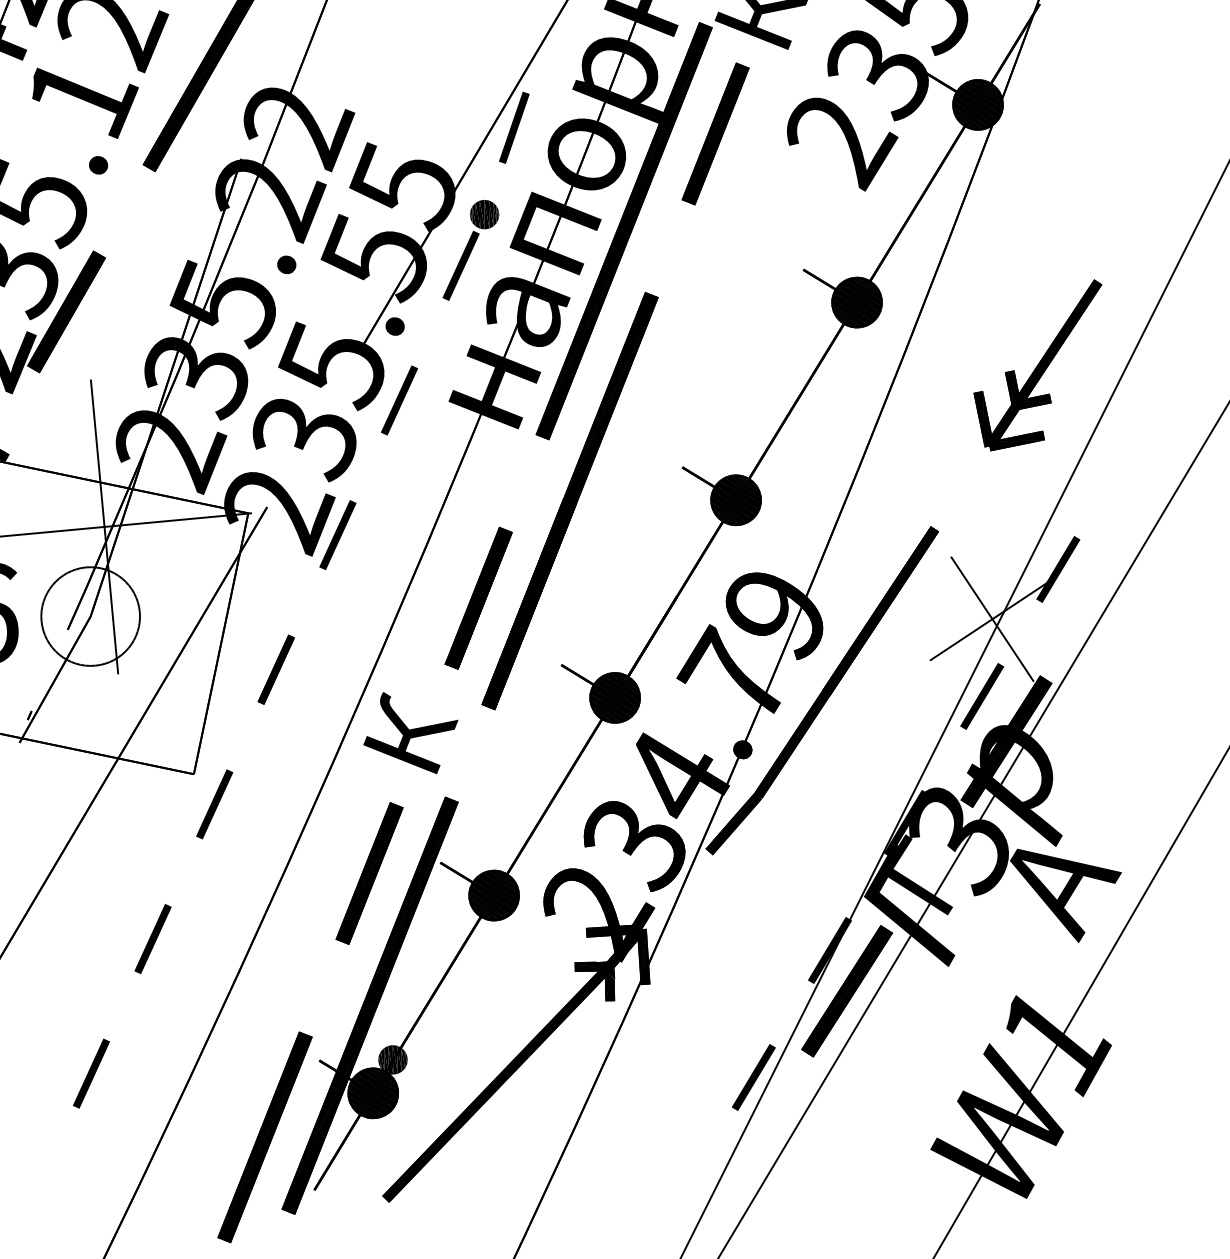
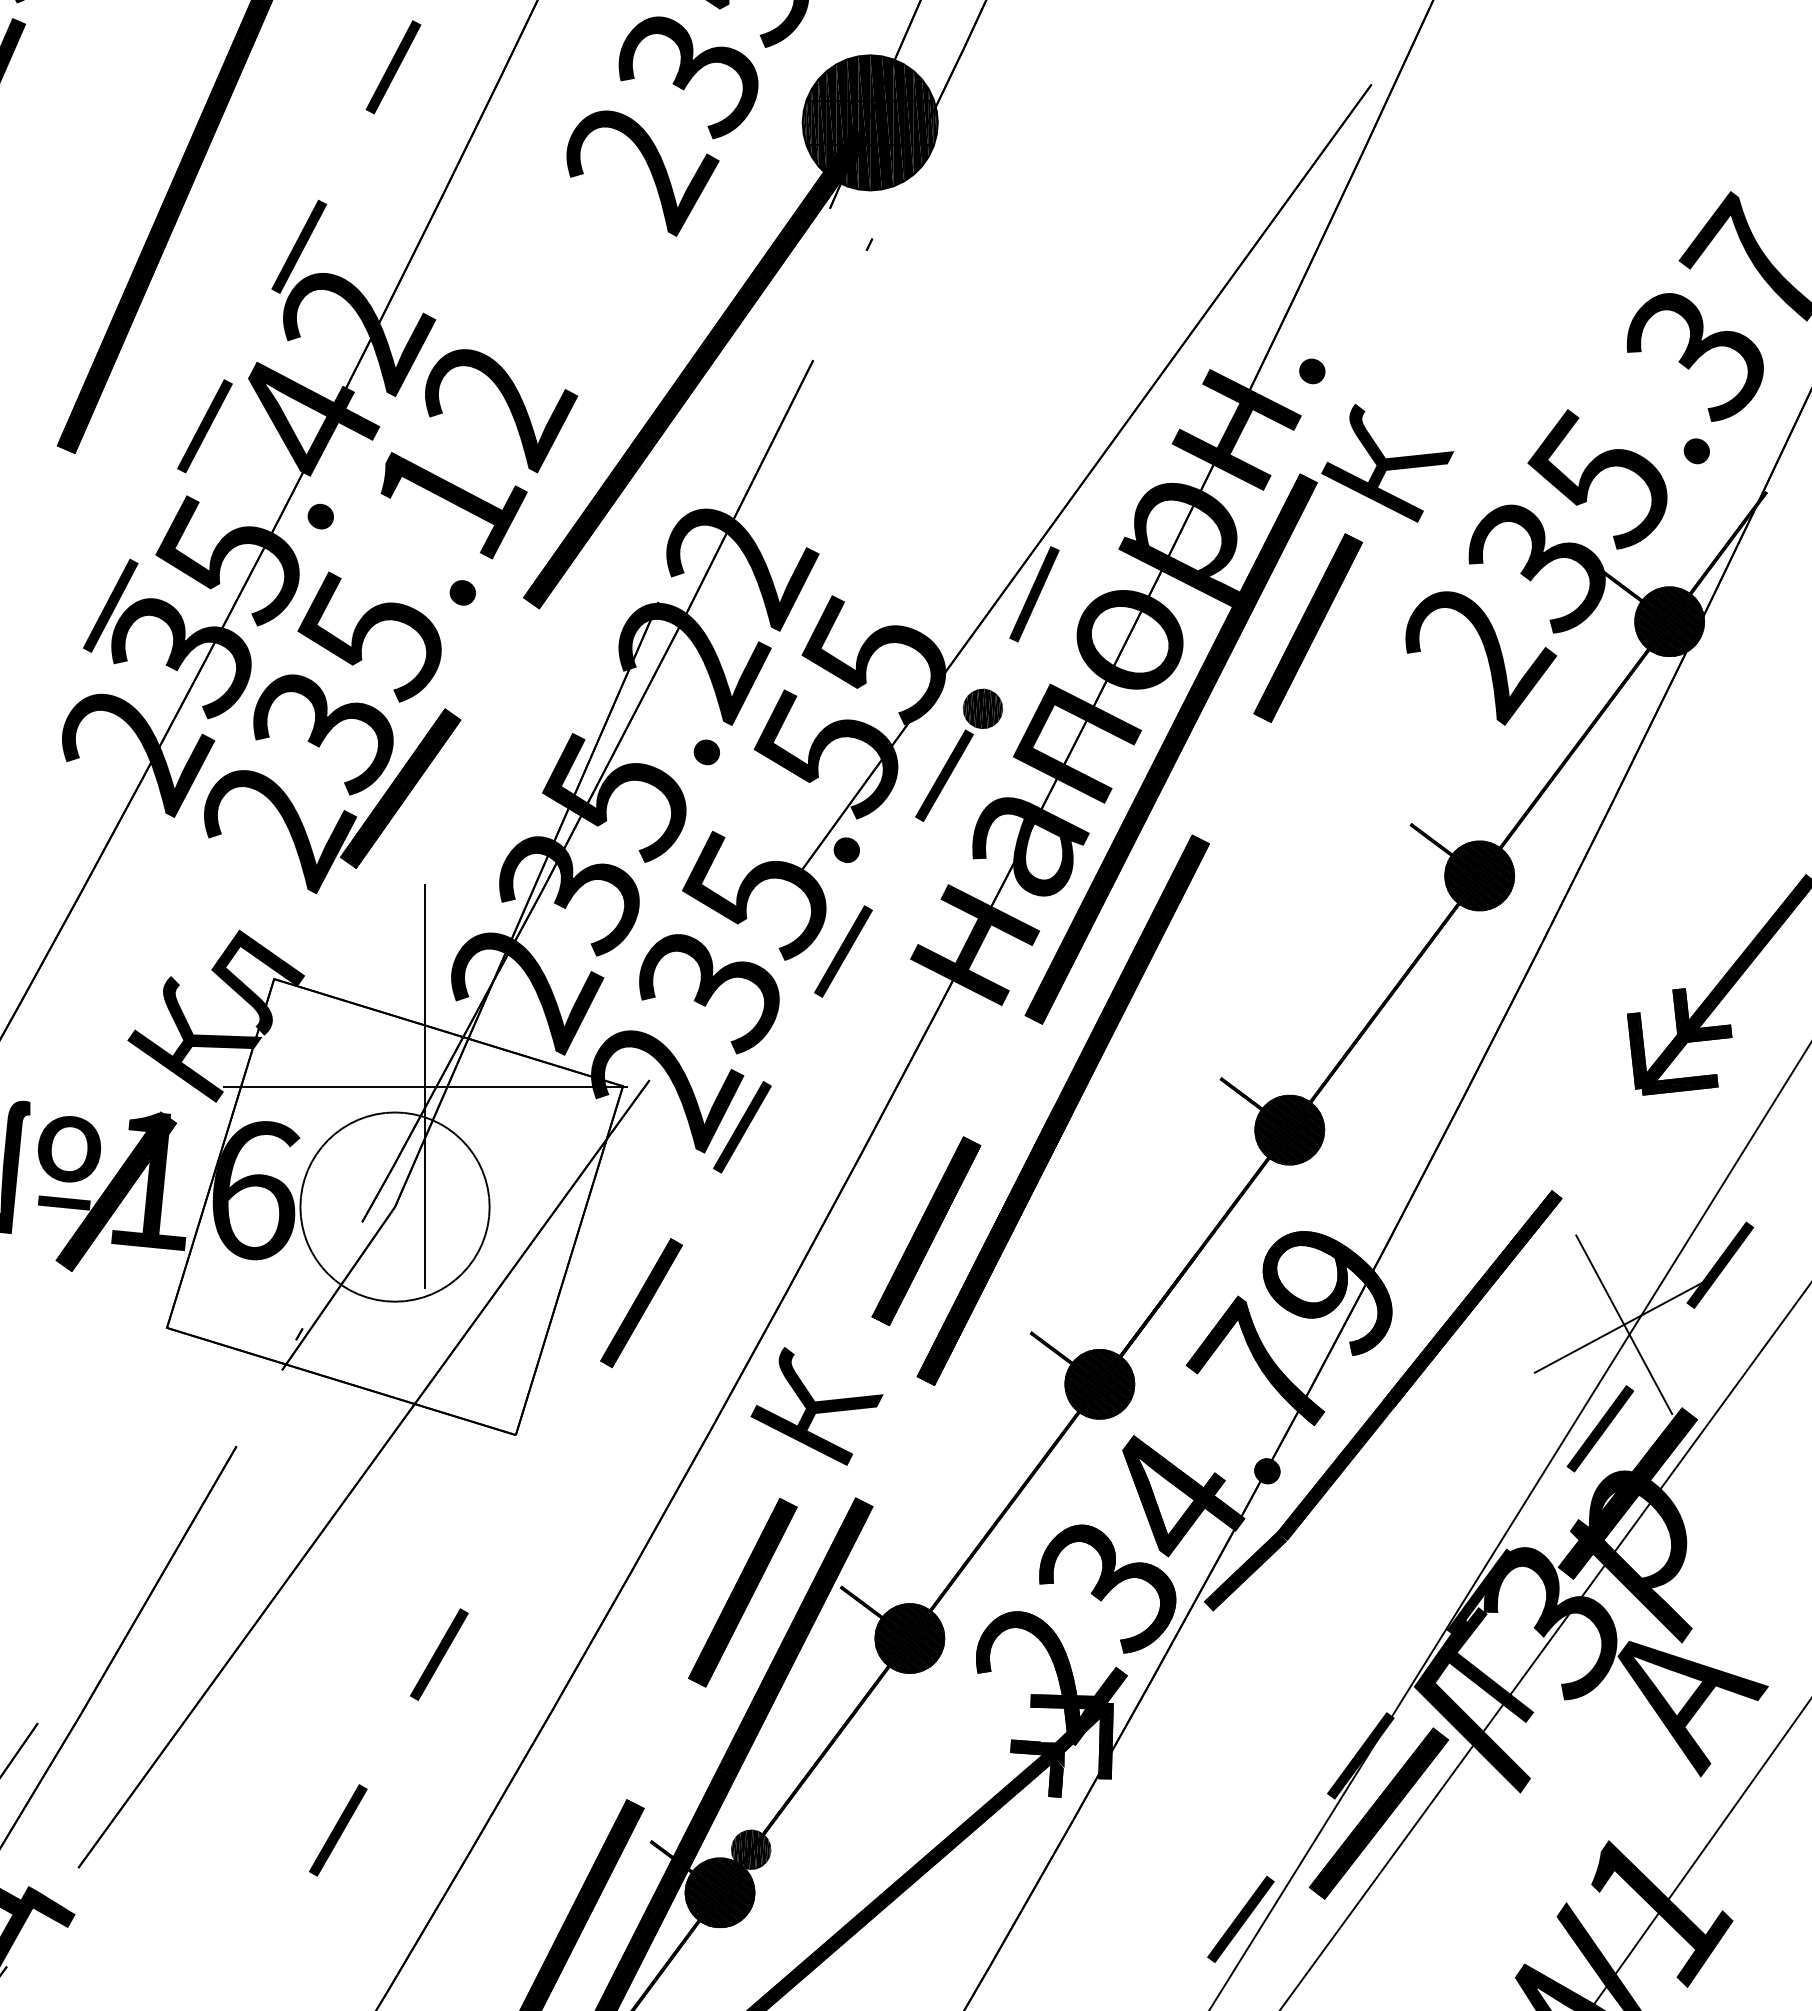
circle: (90, 616) -> (394, 1206), size x1.4
part: (275, 669) -> (640, 1302), size x1.4
line: (214, 804) -> (540, 1478), removed

